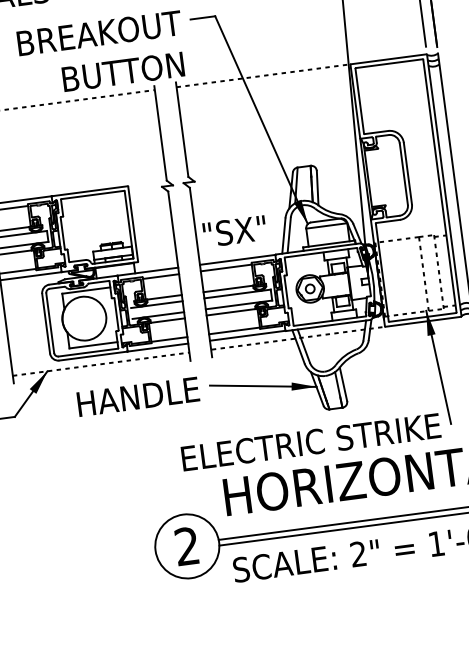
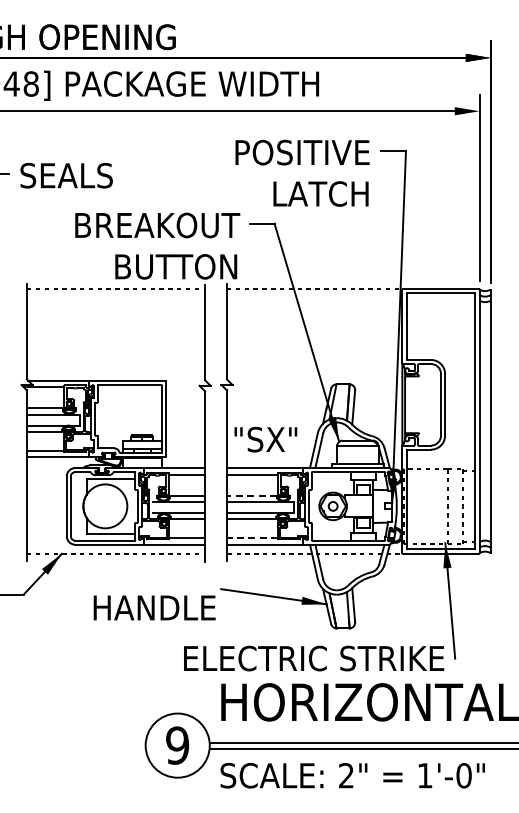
line: (227, 288) -> (251, 495), solid -> dashed
line: (234, 331) -> (252, 538), solid -> dashed
text: (138, 396) -> (154, 607), moved
text: (187, 546) -> (177, 745), 2 -> 9

